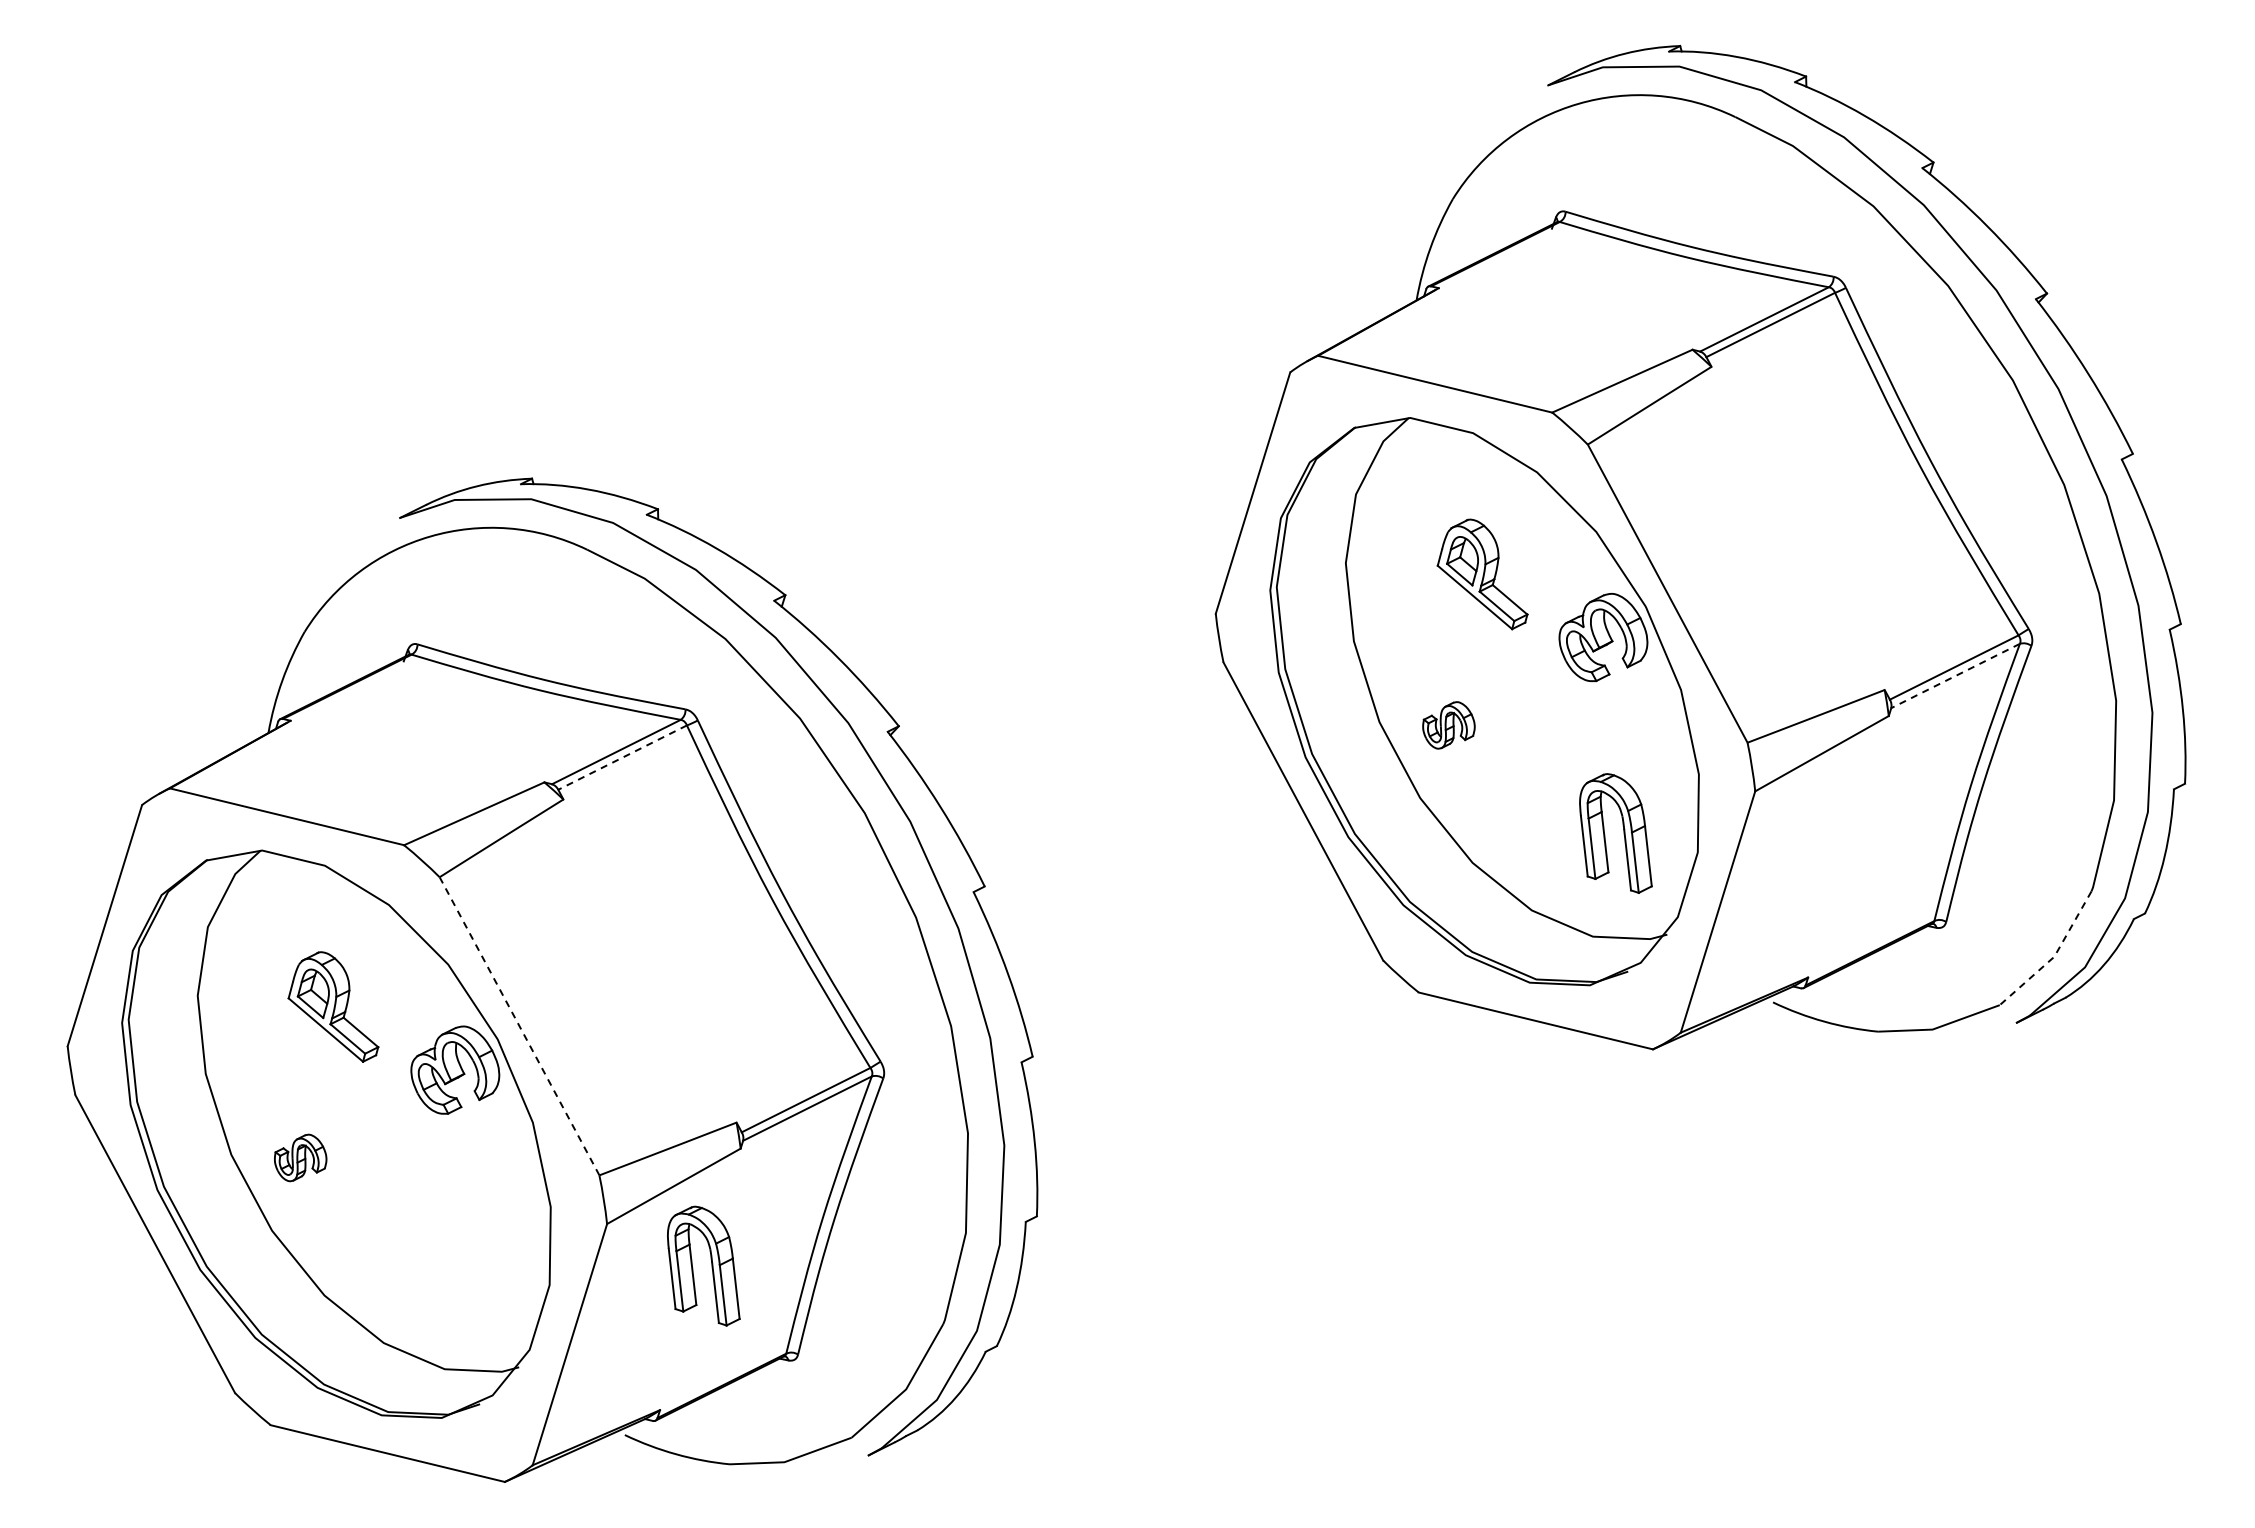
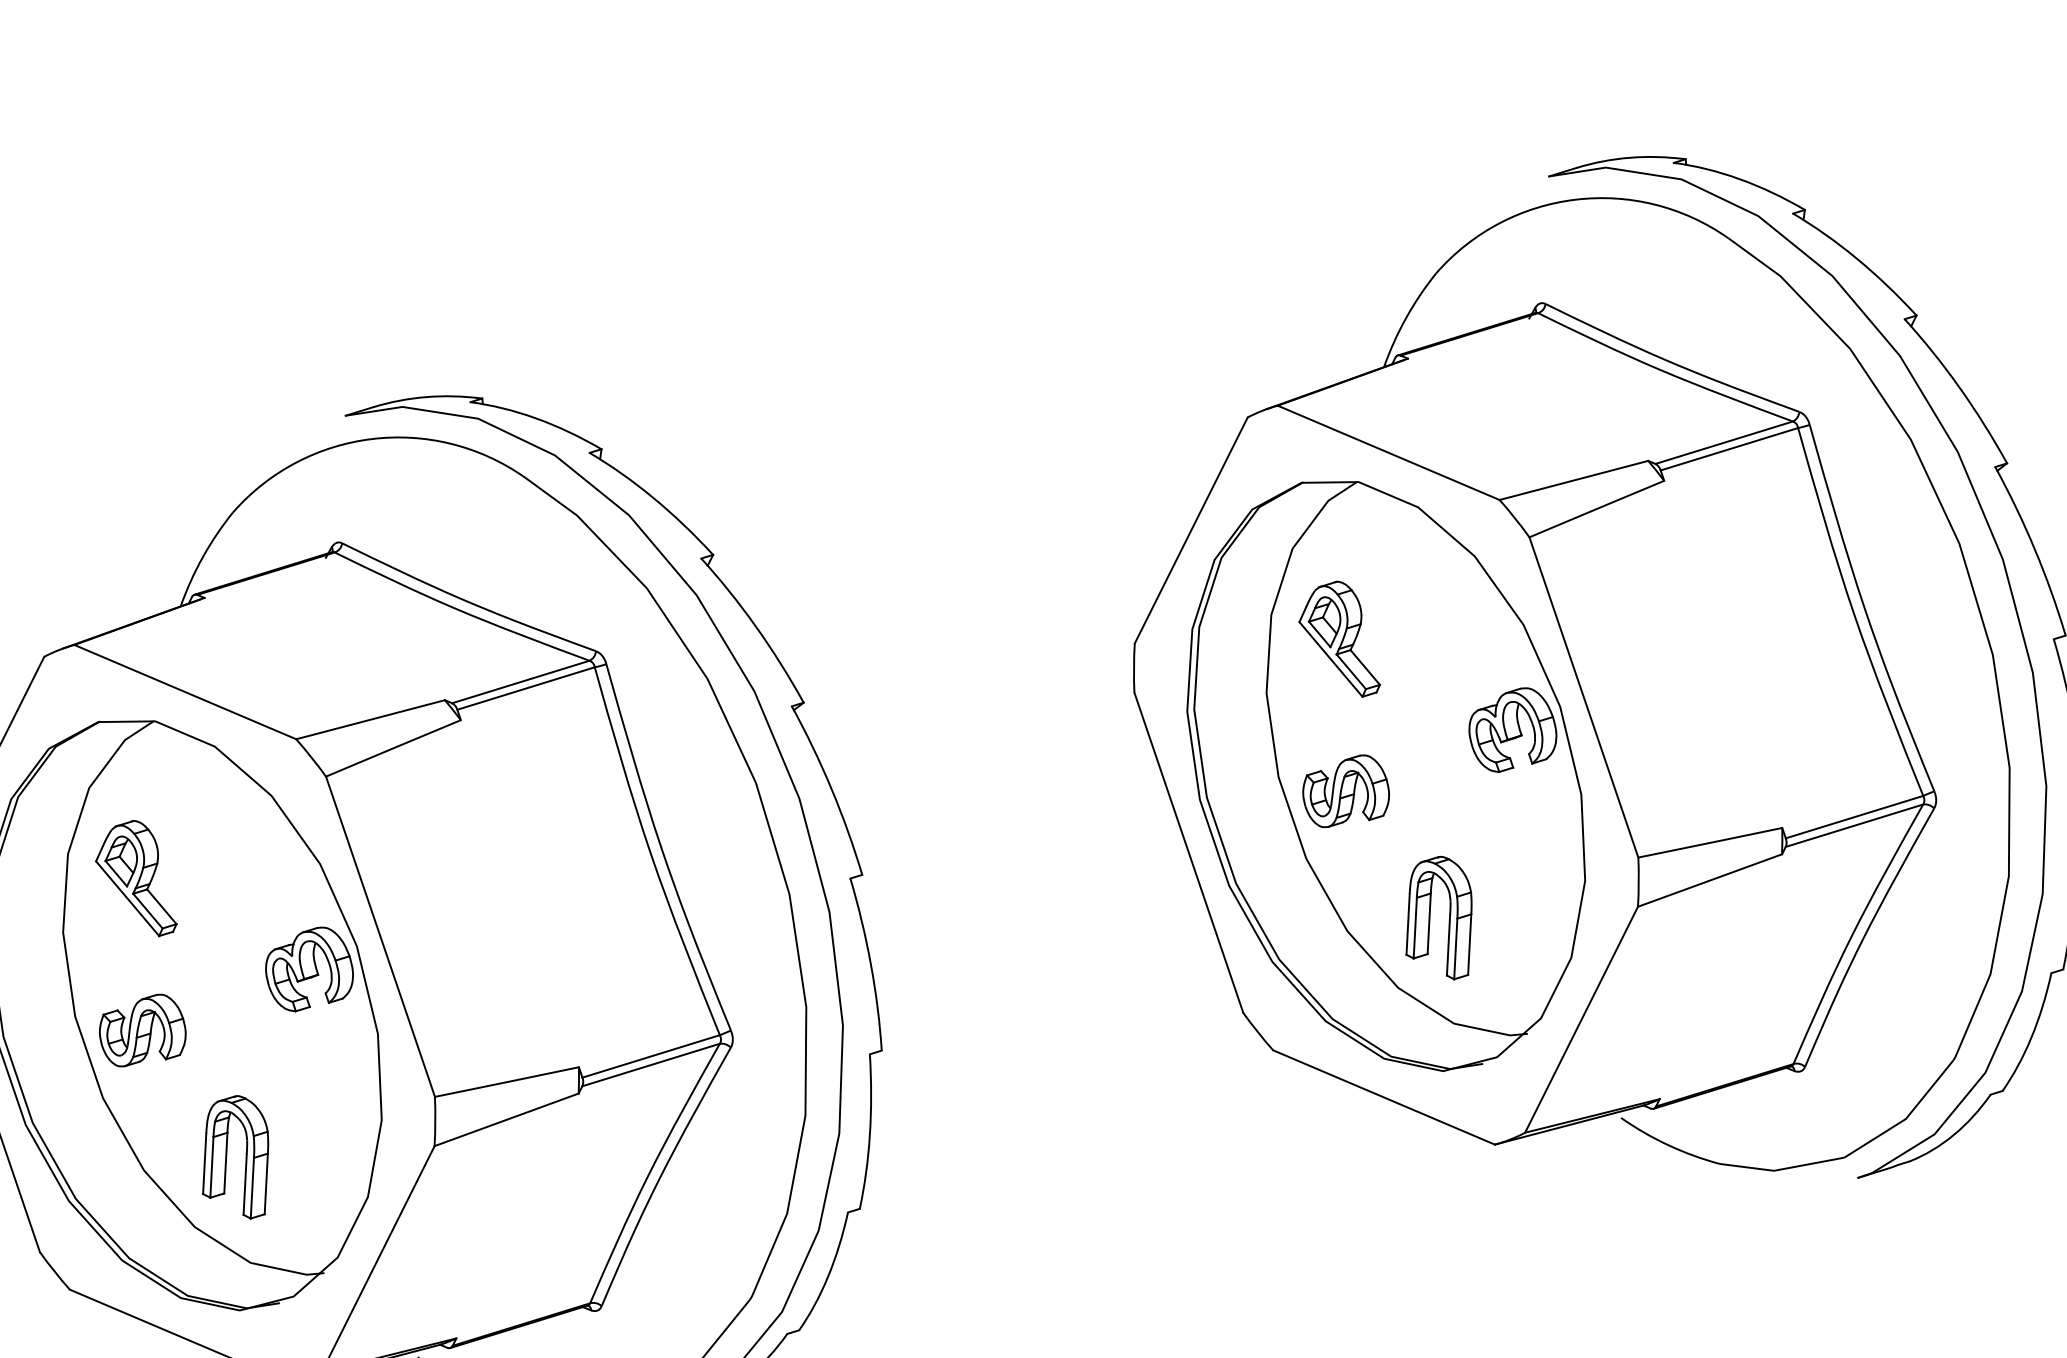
part: (1482, 574) -> (1342, 638), moved
line: (1955, 676) -> (1854, 826), dashed -> solid
part: (1448, 725) -> (1346, 791), size x1.67
line: (622, 757) -> (525, 688), dashed -> solid
part: (1623, 833) -> (1448, 918), moved
line: (2054, 956) -> (1906, 1118), dashed -> solid
part: (333, 1006) -> (139, 876), moved
line: (519, 1025) -> (380, 935), dashed -> solid
part: (300, 1157) -> (142, 1030), size x1.67
part: (711, 1265) -> (245, 1156), moved

